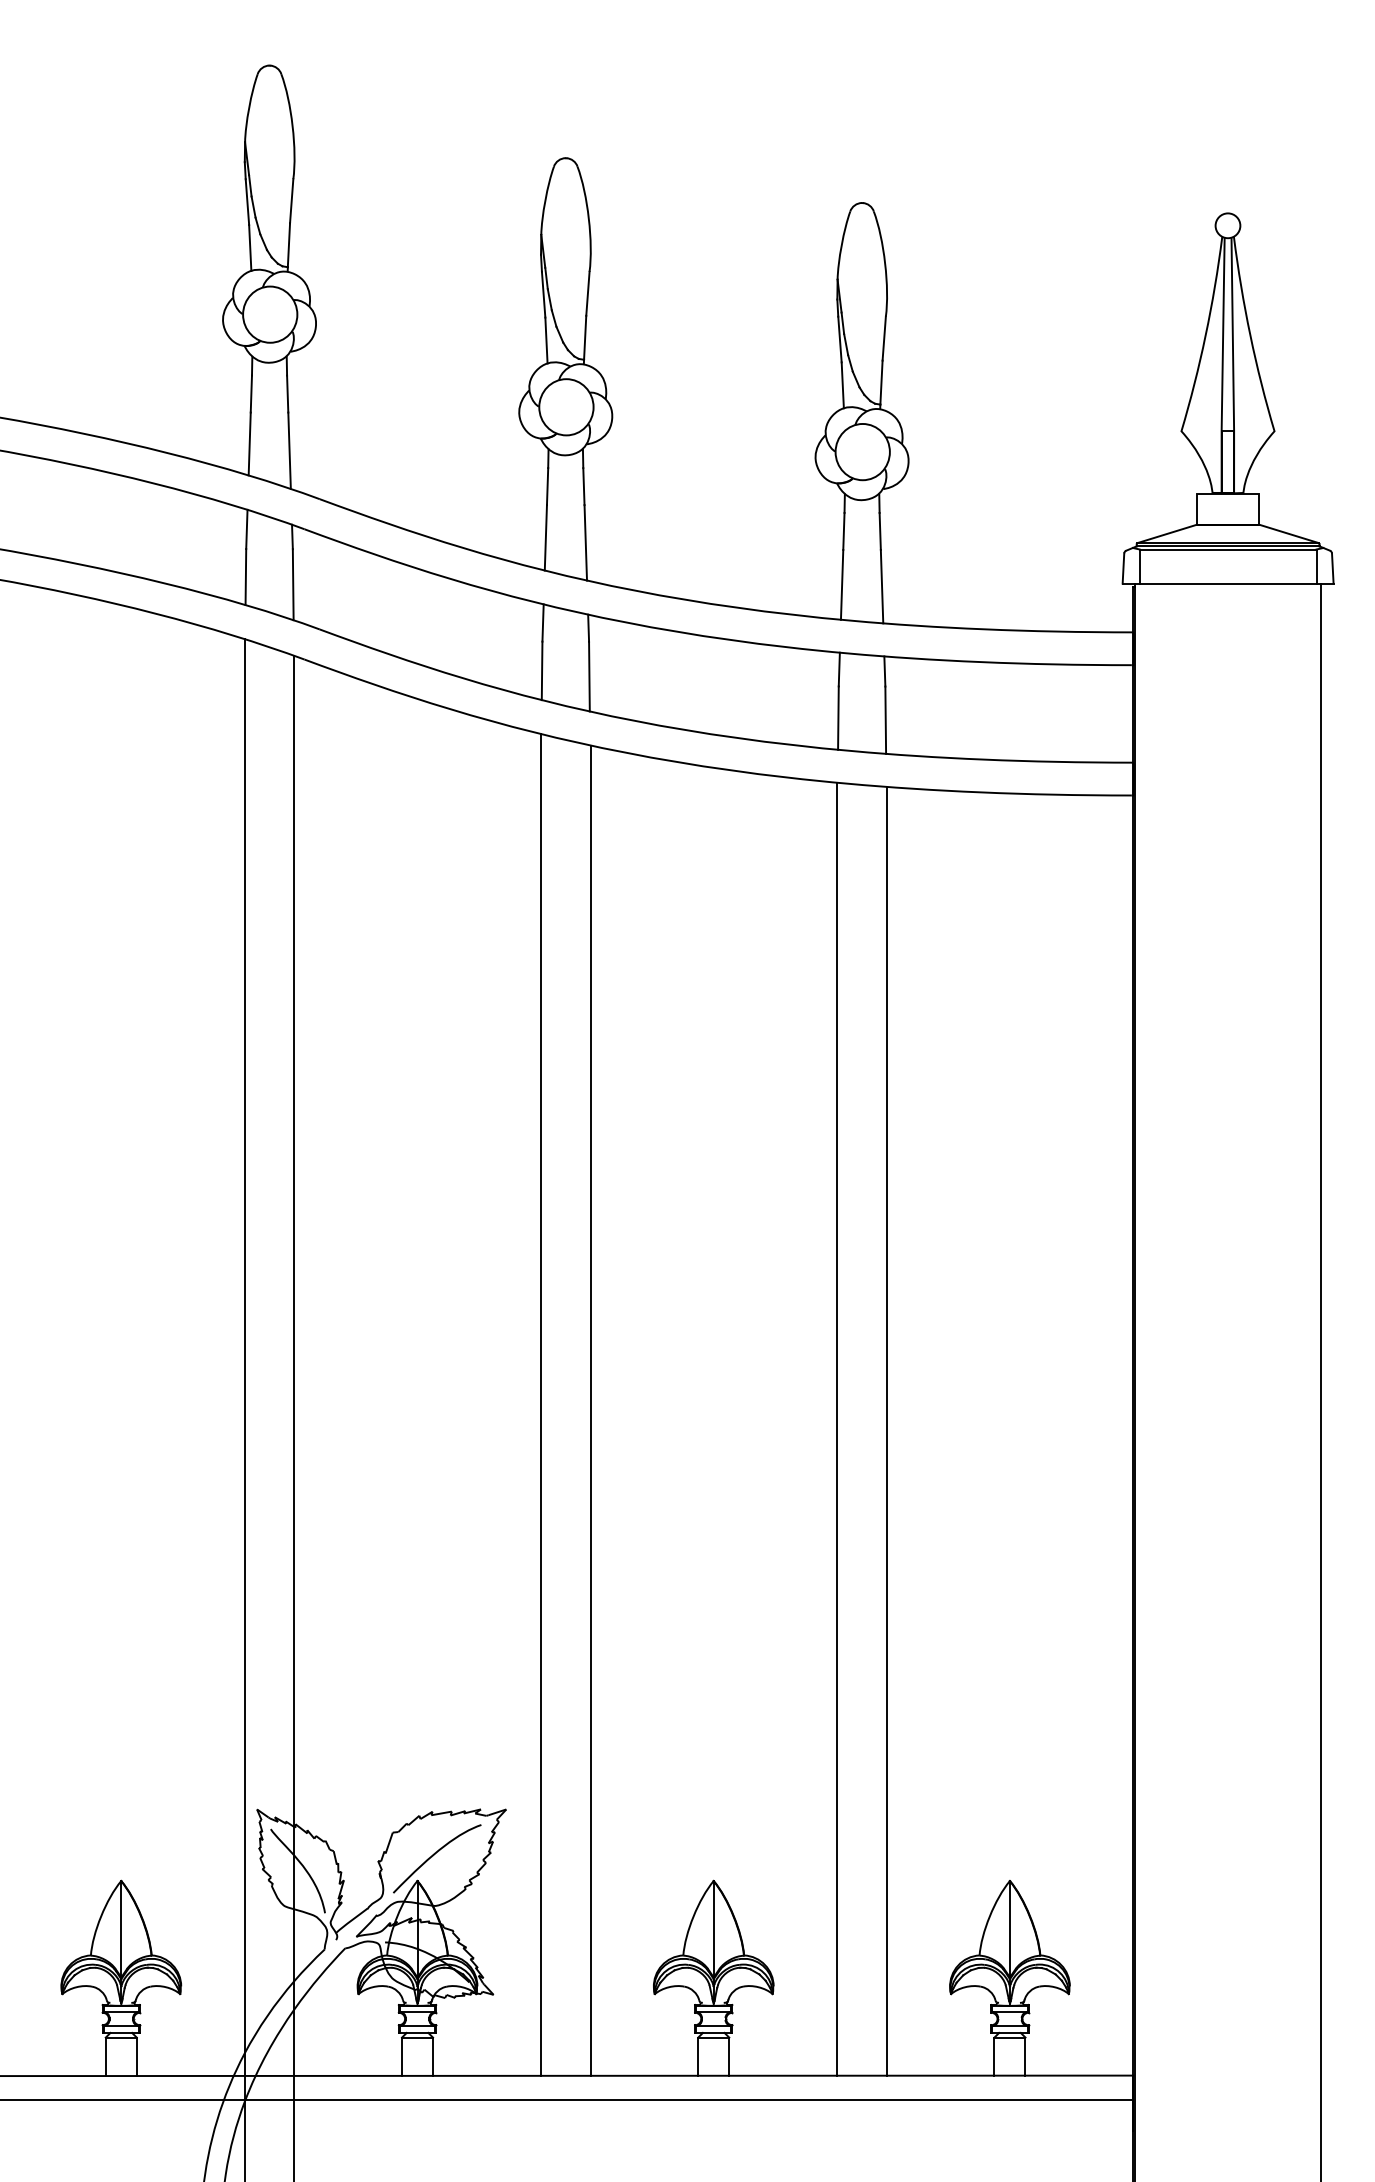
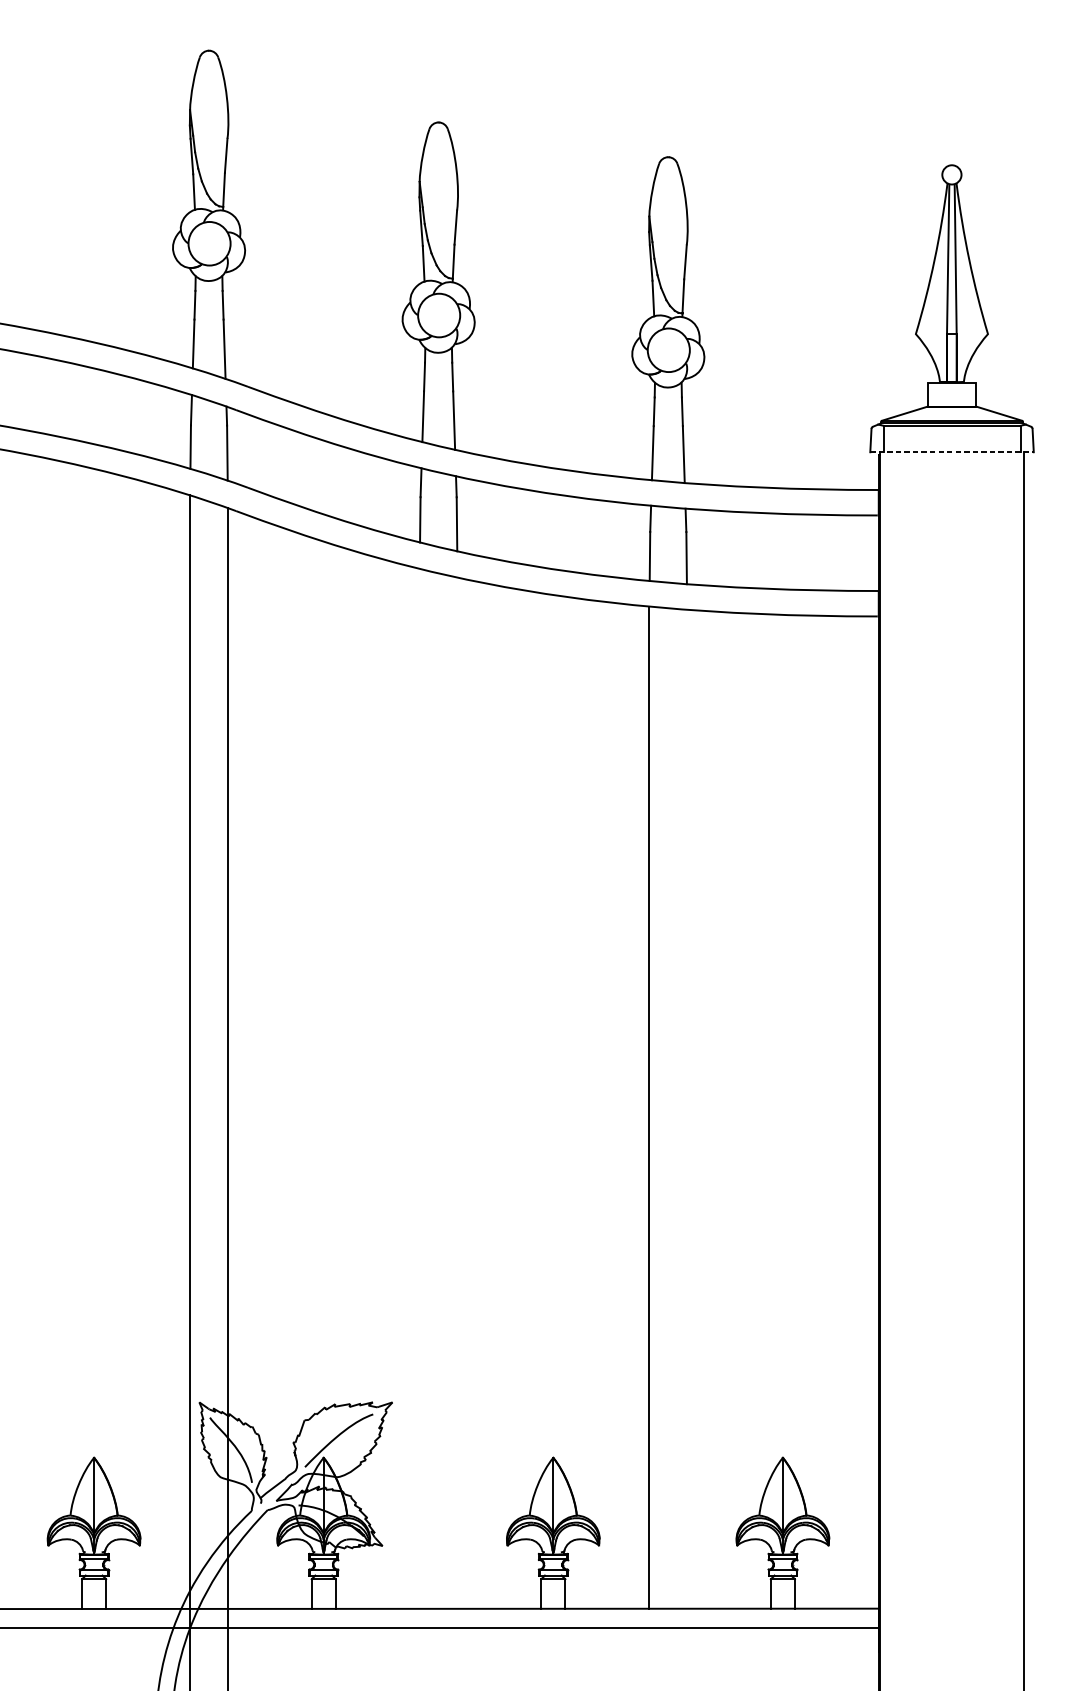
line: (1228, 583) -> (952, 452), solid -> dashed
line: (541, 1404) -> (419, 1088), removed
line: (590, 1410) -> (457, 1093), removed
line: (886, 1430) -> (687, 1108), removed

